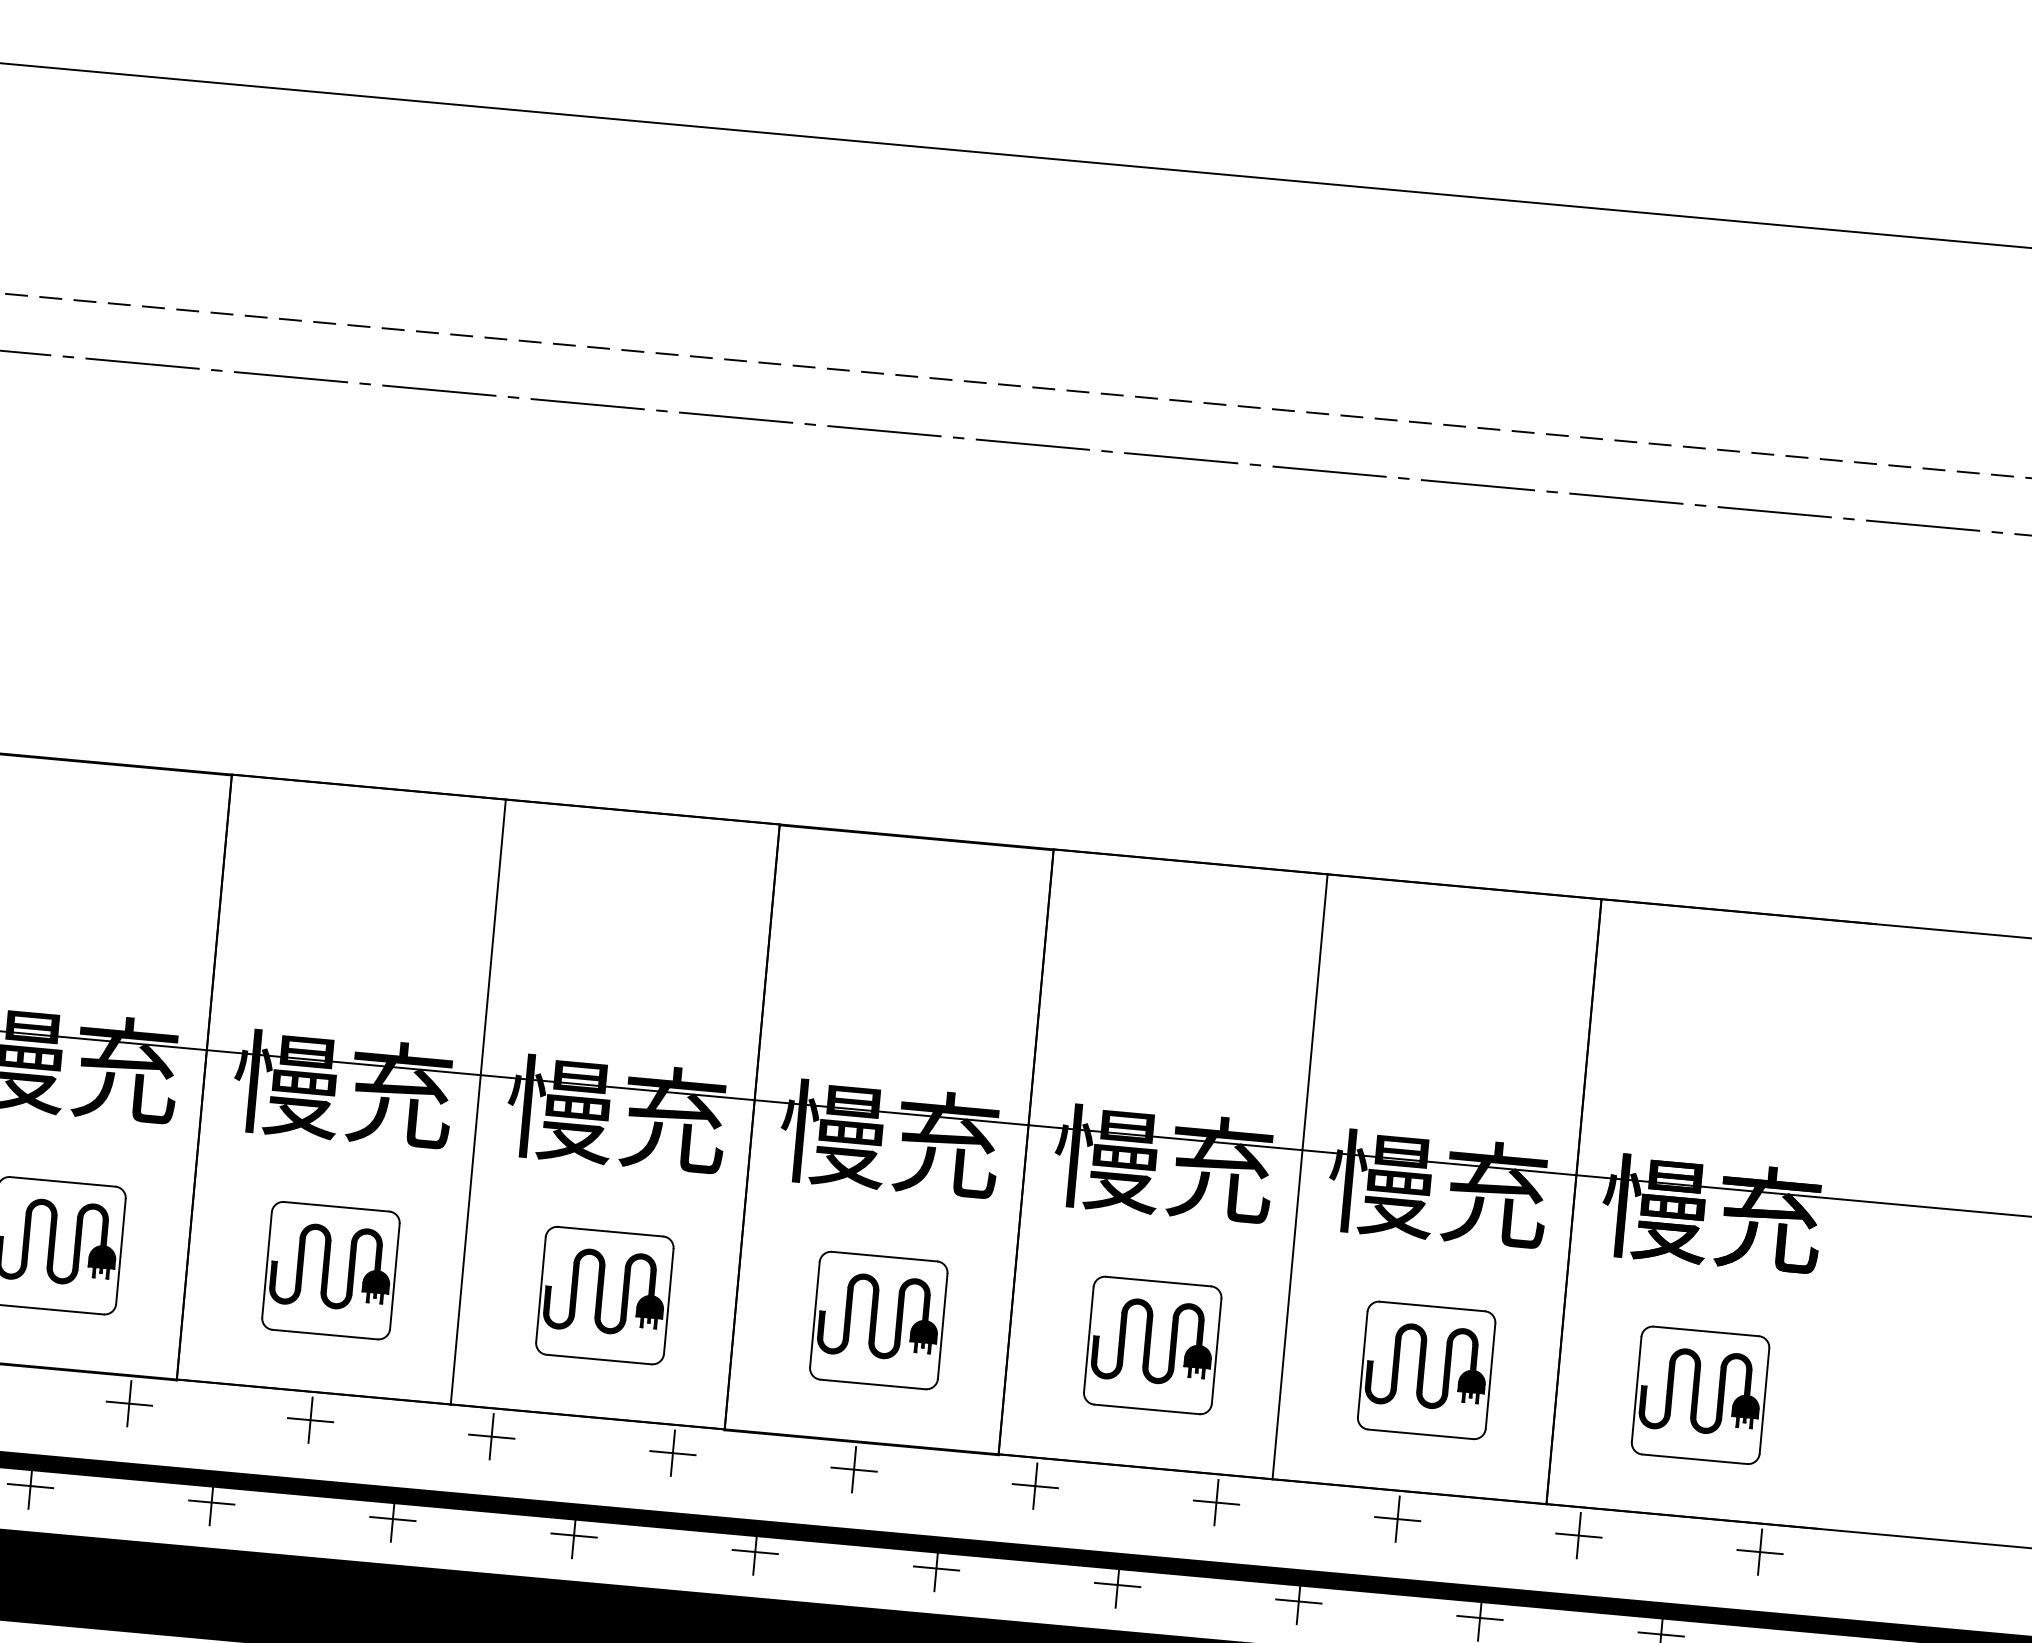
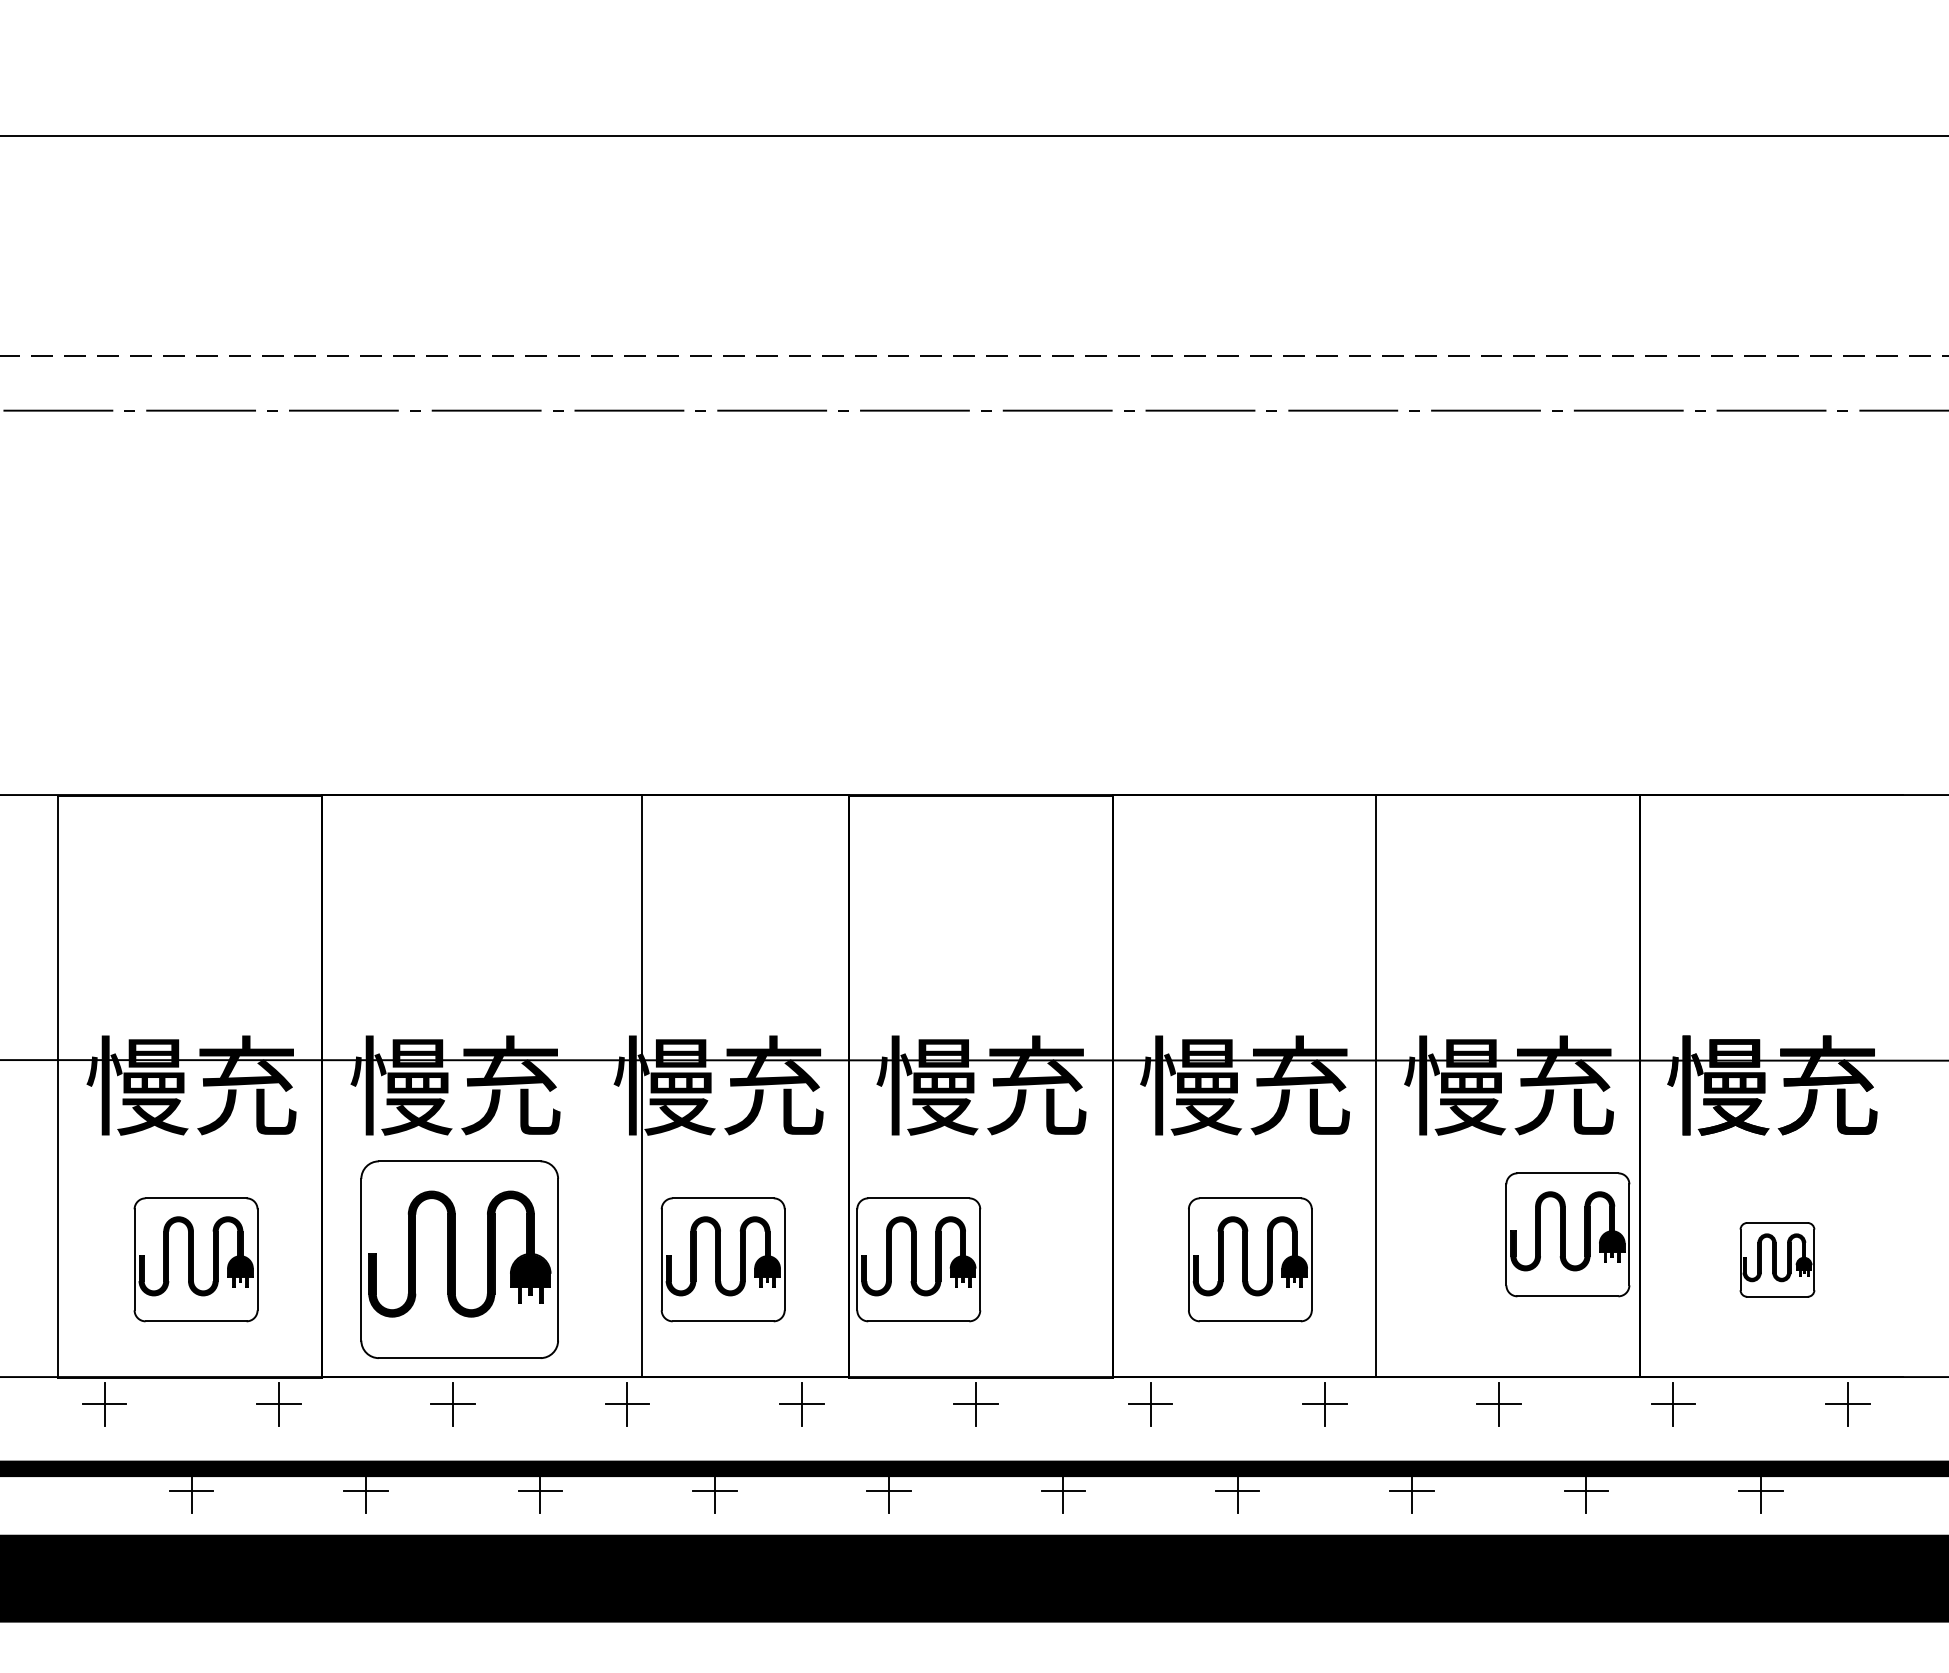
line: (478, 1102) -> (641, 1086), moved
part: (330, 1270) -> (459, 1259), size x1.6
part: (878, 1320) -> (918, 1259), moved
part: (1426, 1369) -> (1567, 1234), moved
part: (1700, 1394) -> (1777, 1259), size x0.6

